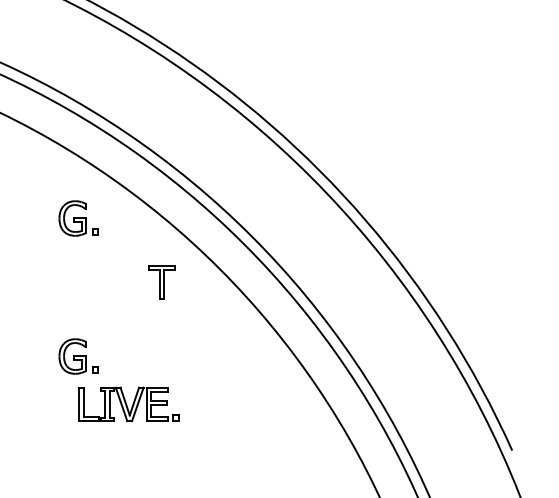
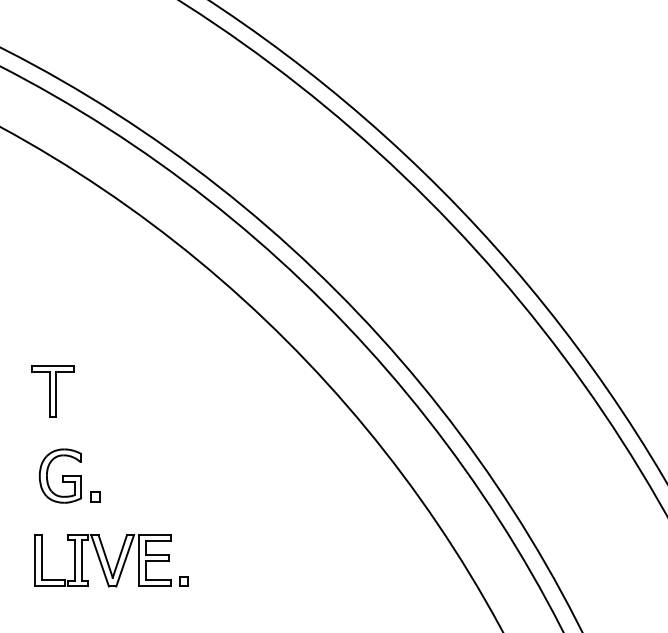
part: (78, 218) -> (69, 263), removed
part: (161, 282) -> (52, 391), moved
part: (128, 404) -> (110, 560), moved

